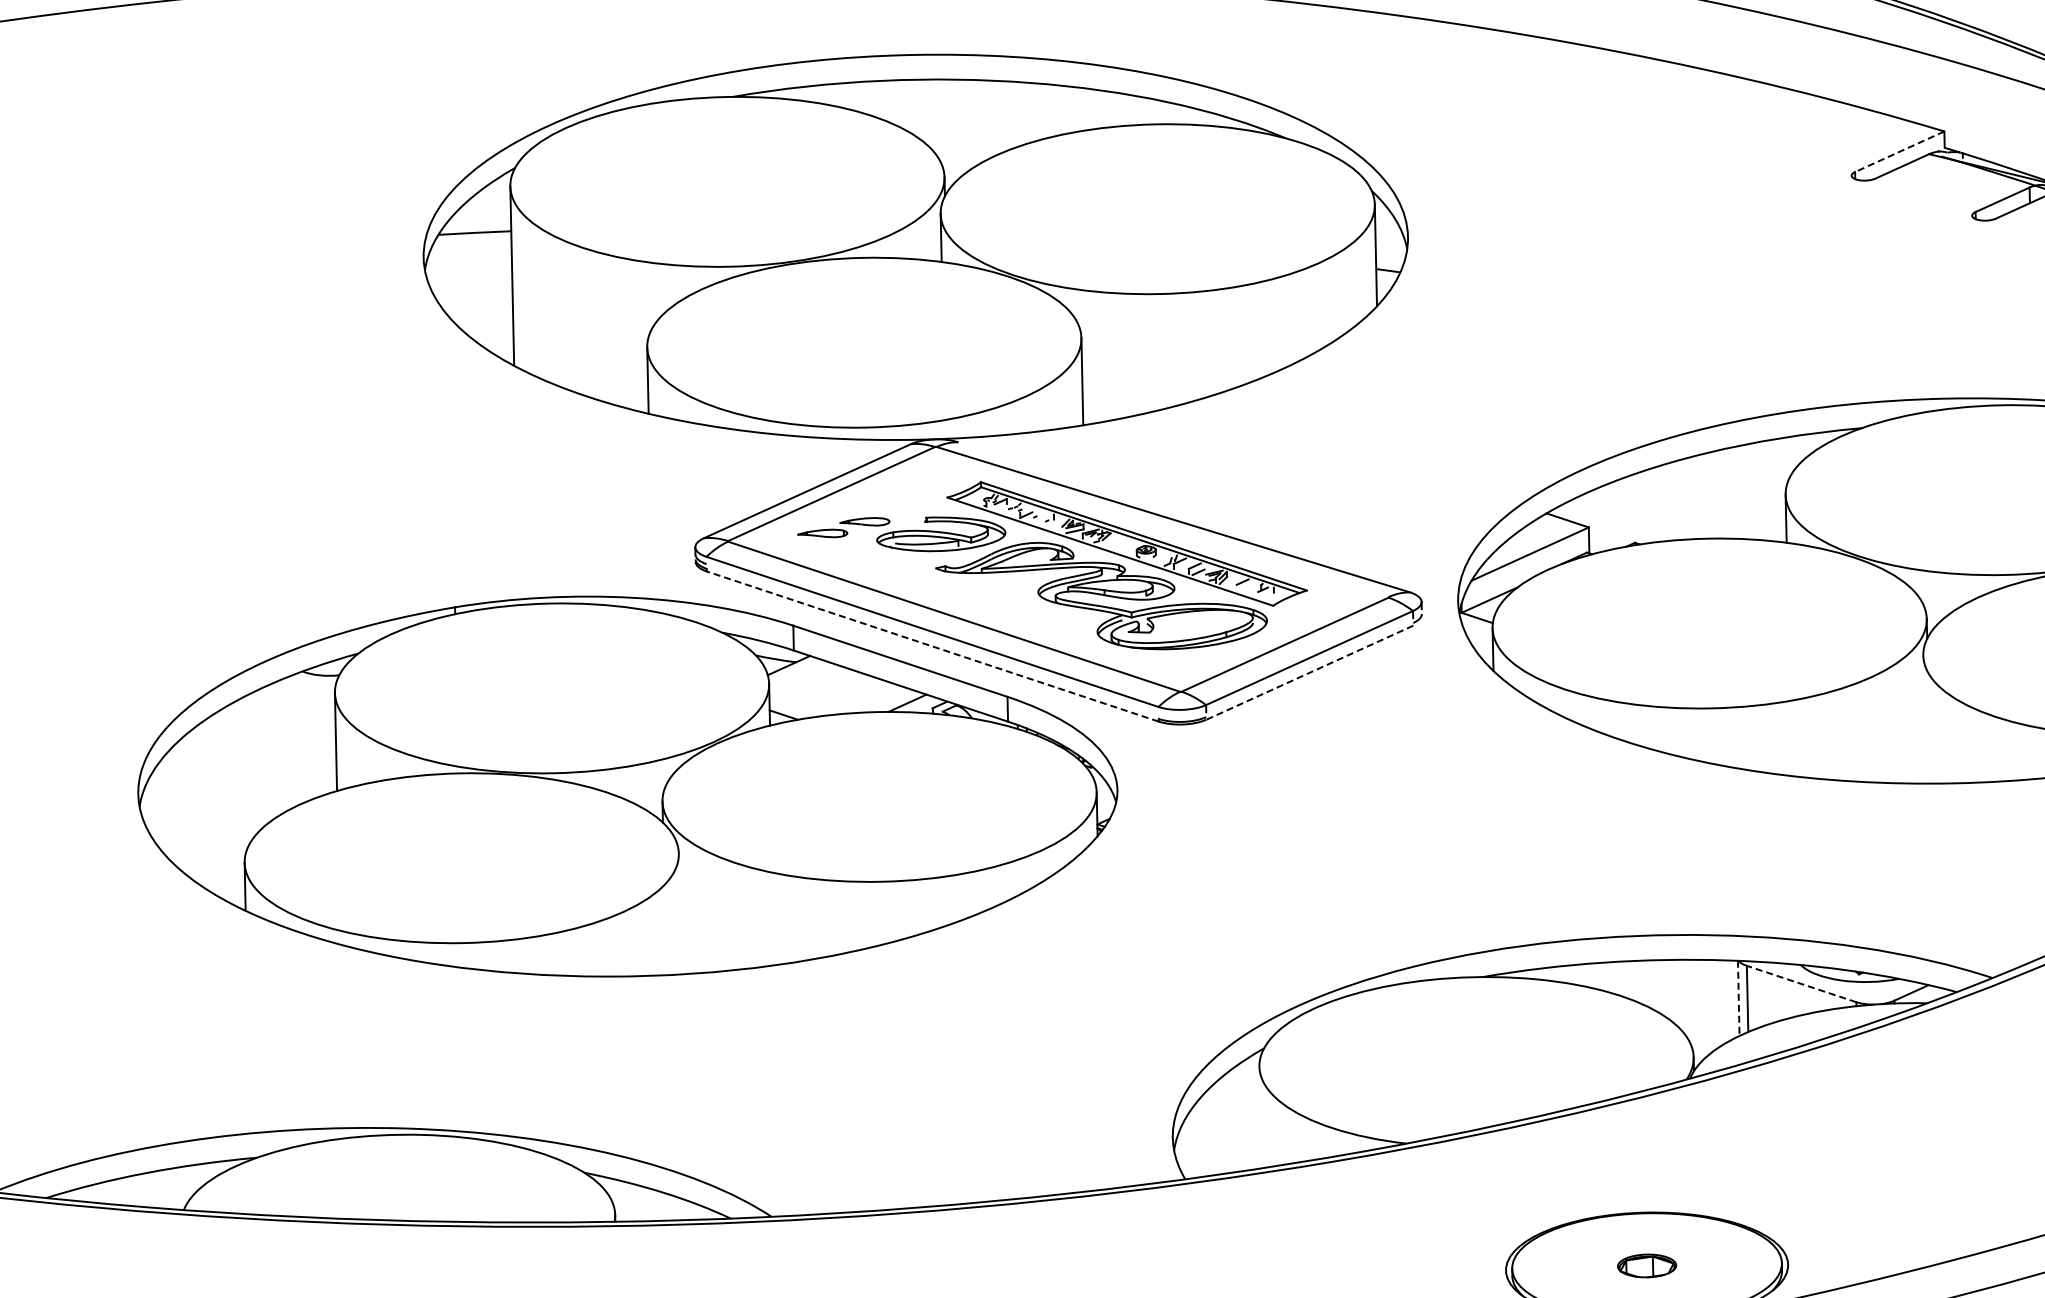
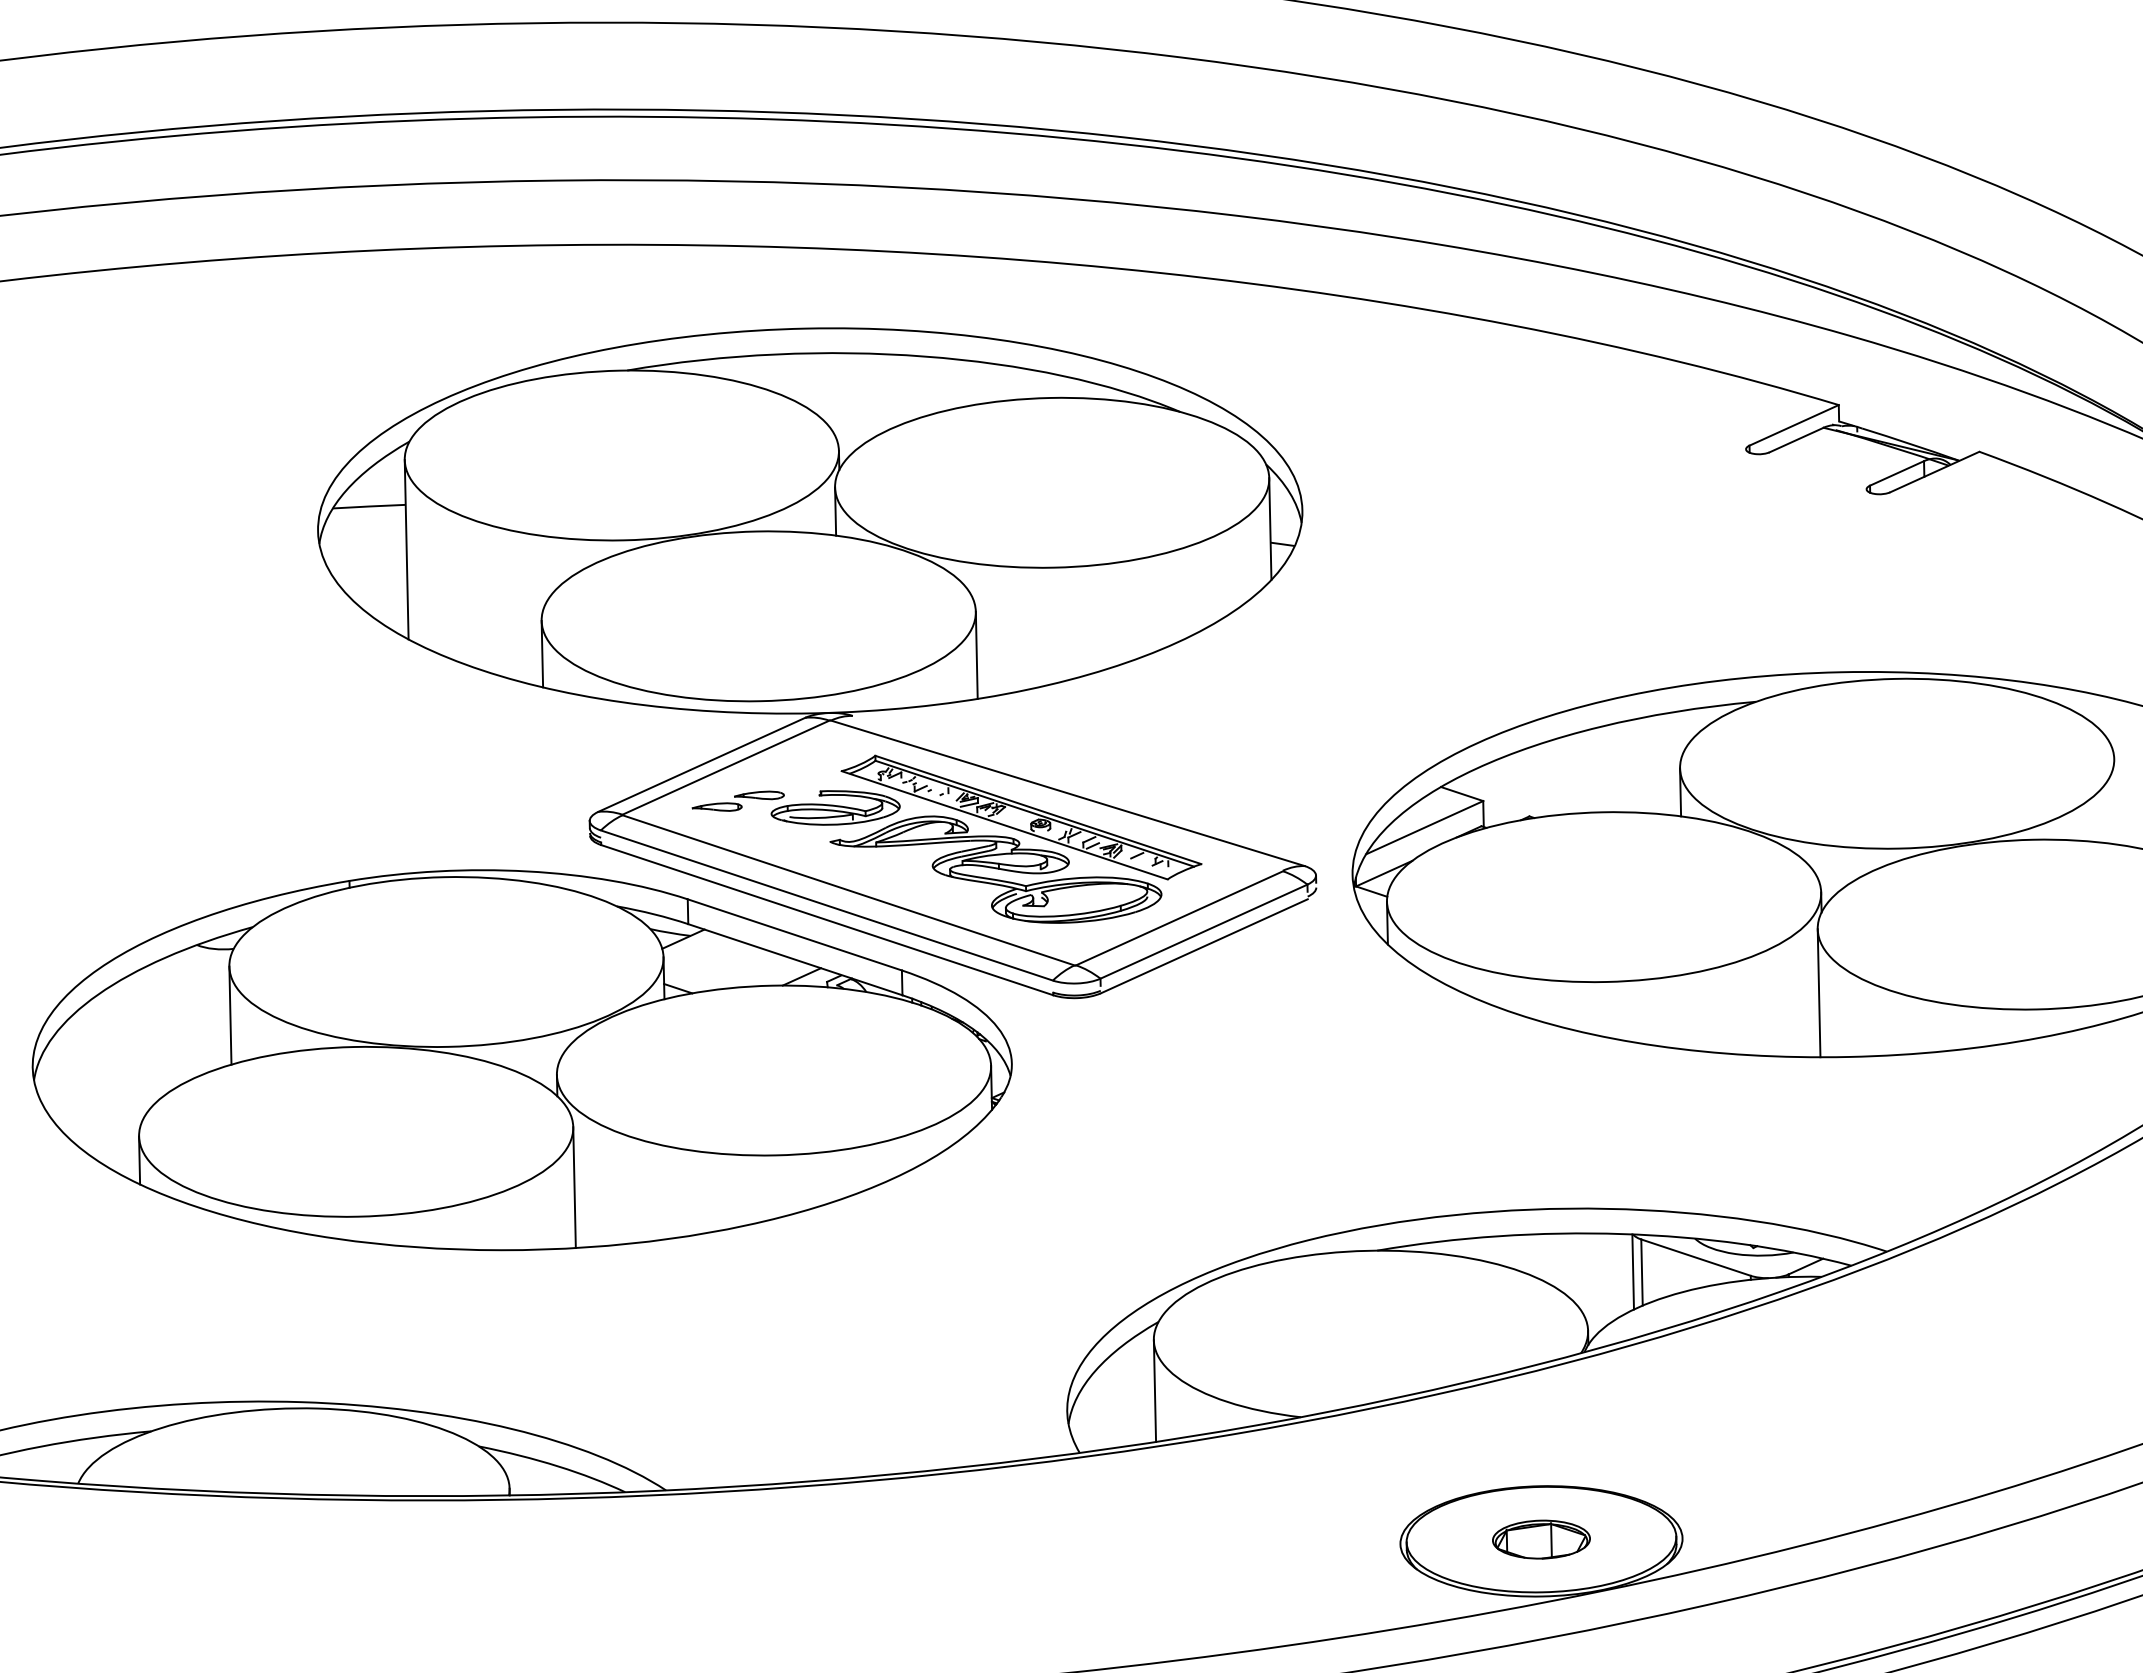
line: (1899, 151) -> (1793, 425), dashed -> solid
line: (932, 646) -> (826, 920), dashed -> solid
line: (1310, 672) -> (1204, 946), dashed -> solid
line: (1924, 719) -> (1818, 993), added
line: (680, 913) -> (574, 1187), added
line: (1802, 983) -> (1696, 1257), dashed -> solid
line: (1739, 997) -> (1633, 1271), dashed -> solid
line: (1260, 1116) -> (1154, 1390), added
part: (1647, 1265) -> (1541, 1539), size x1.67

